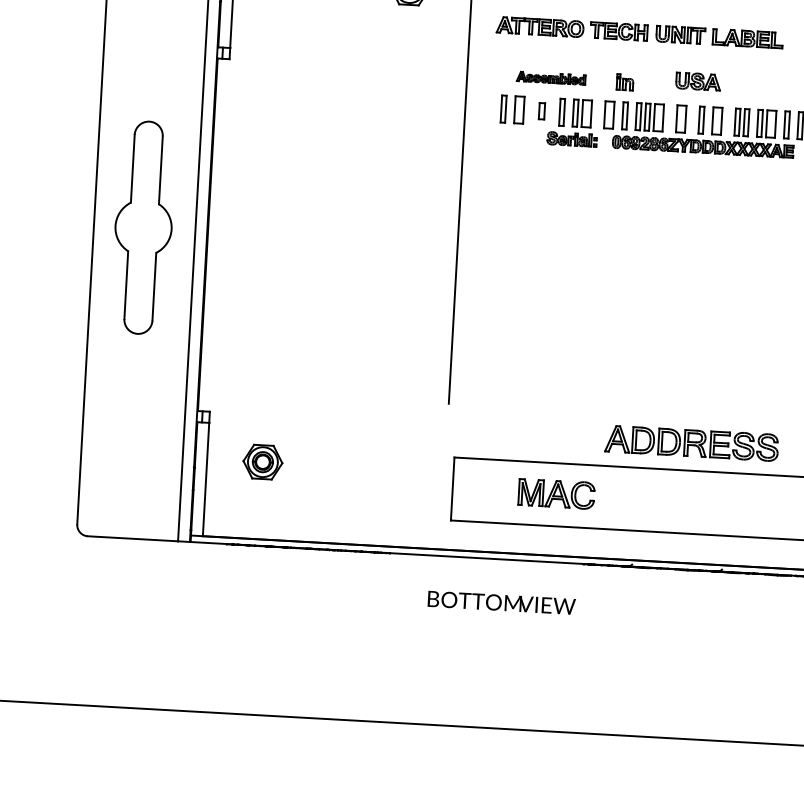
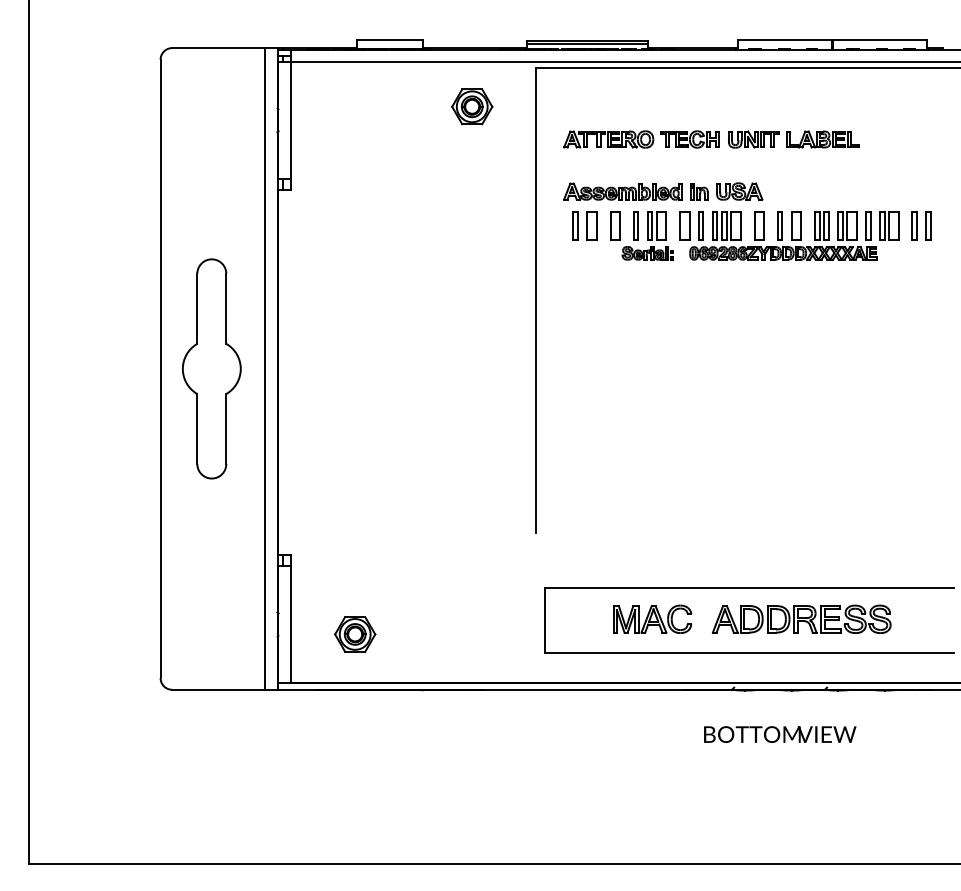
part: (550, 78) -> (622, 191), size x1.67
part: (698, 81) -> (739, 191), moved
part: (542, 110) -> (615, 225), size x1.67
part: (691, 442) -> (801, 618), moved
part: (263, 462) -> (355, 634), moved
text: (502, 602) -> (780, 734), moved

